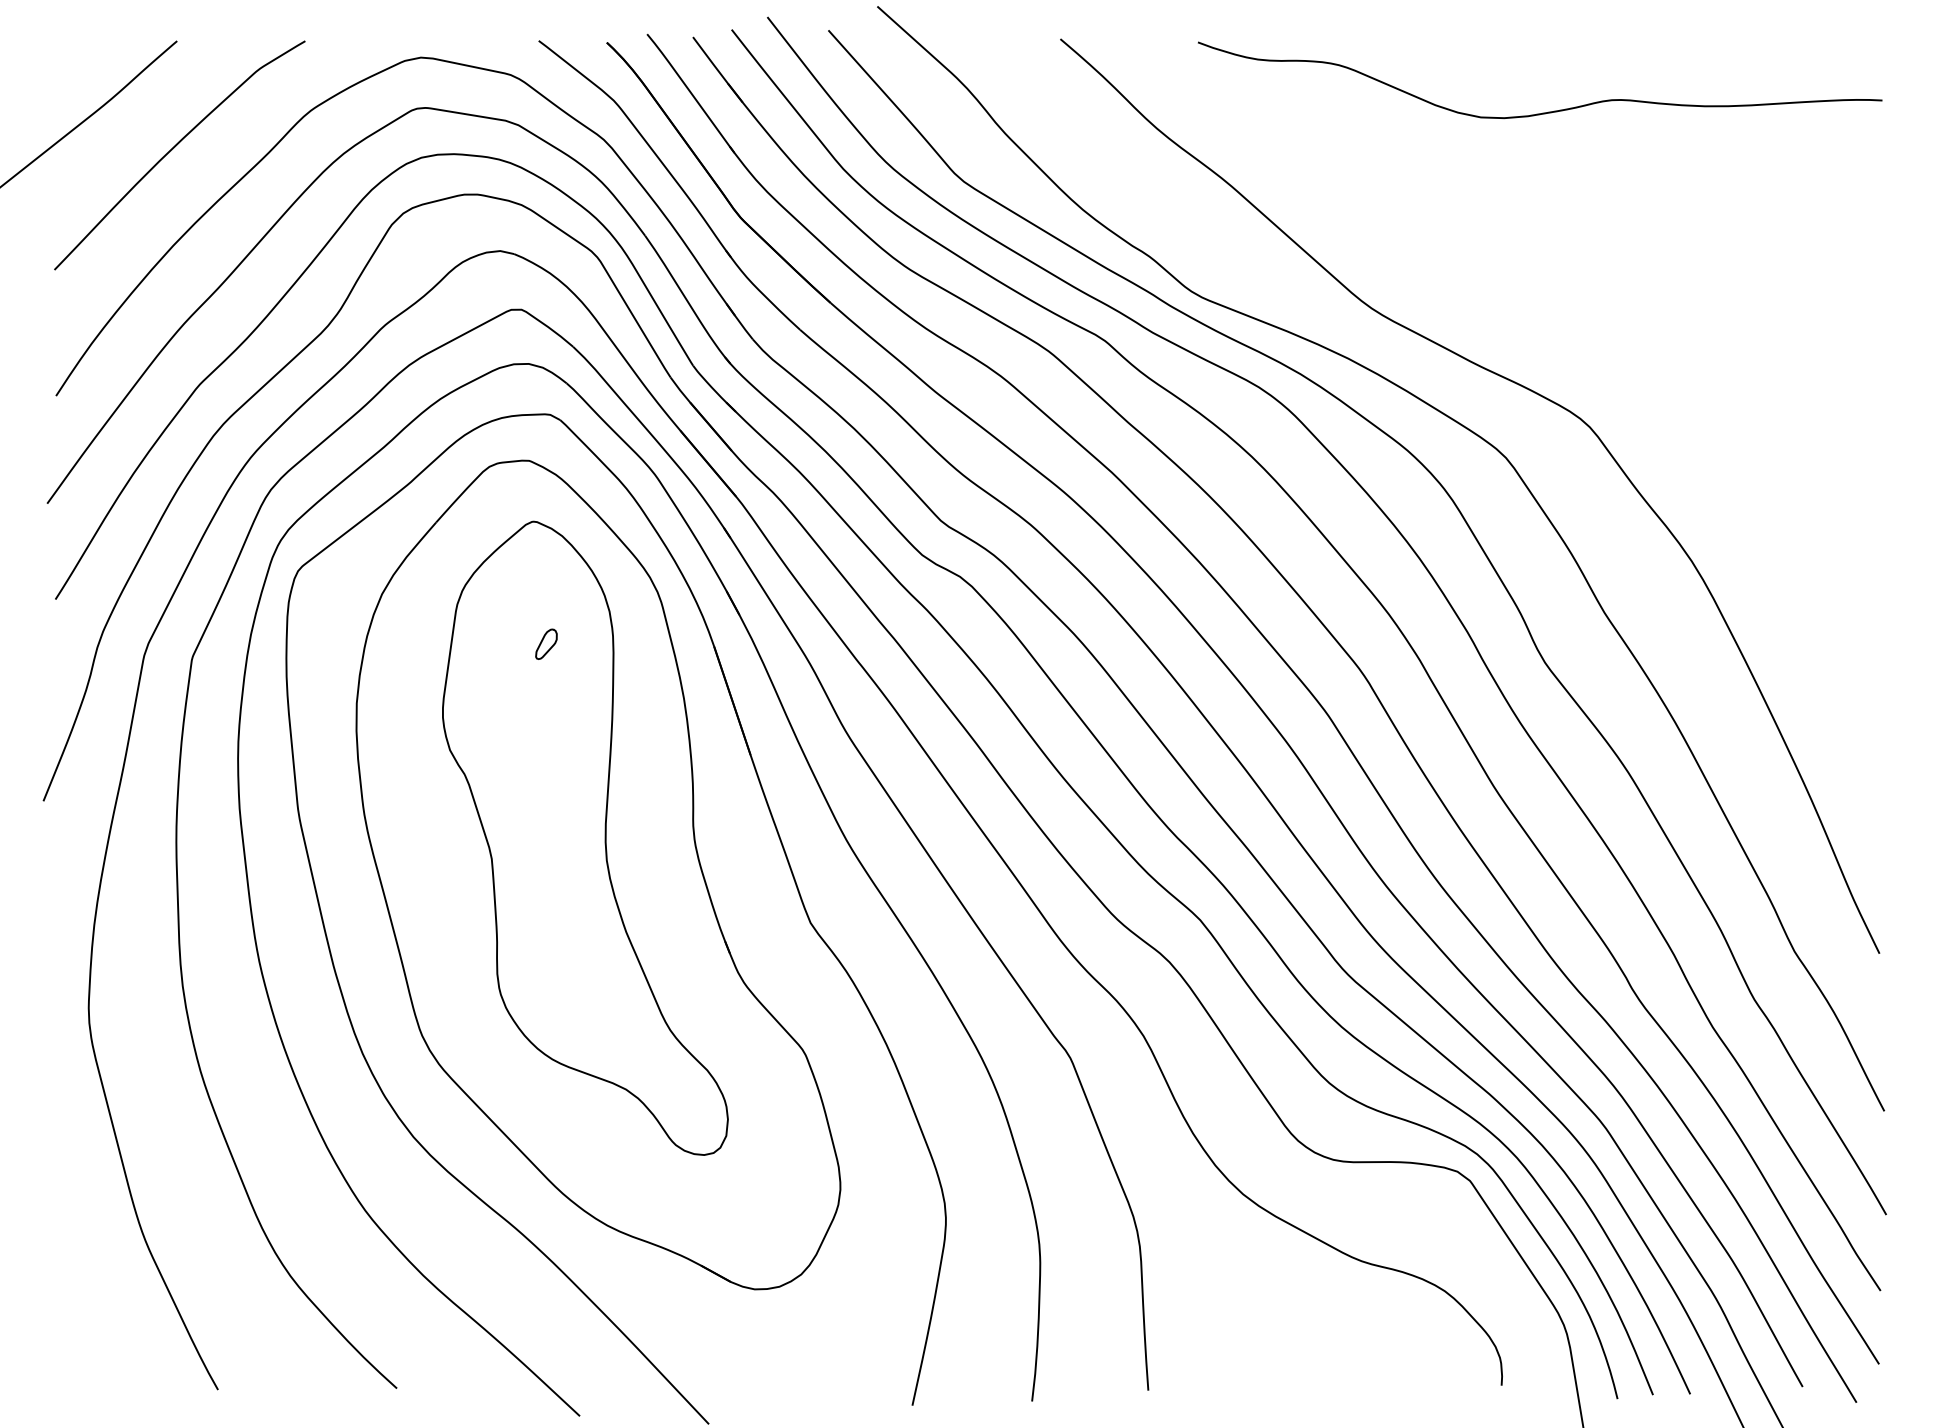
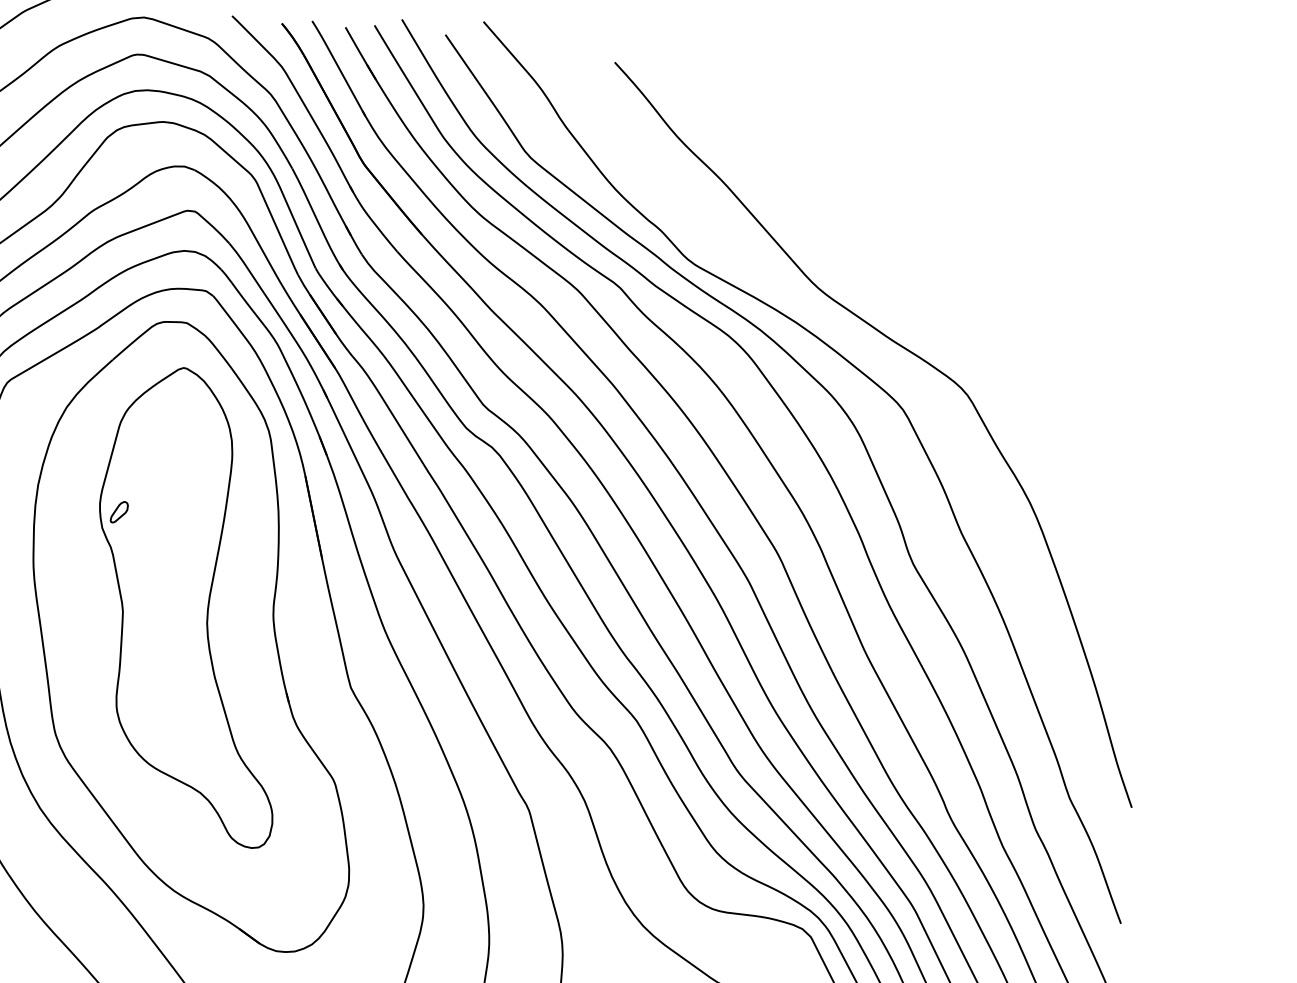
curve: (1548, 111) -> (966, 160), removed
part: (546, 643) -> (119, 511), moved

